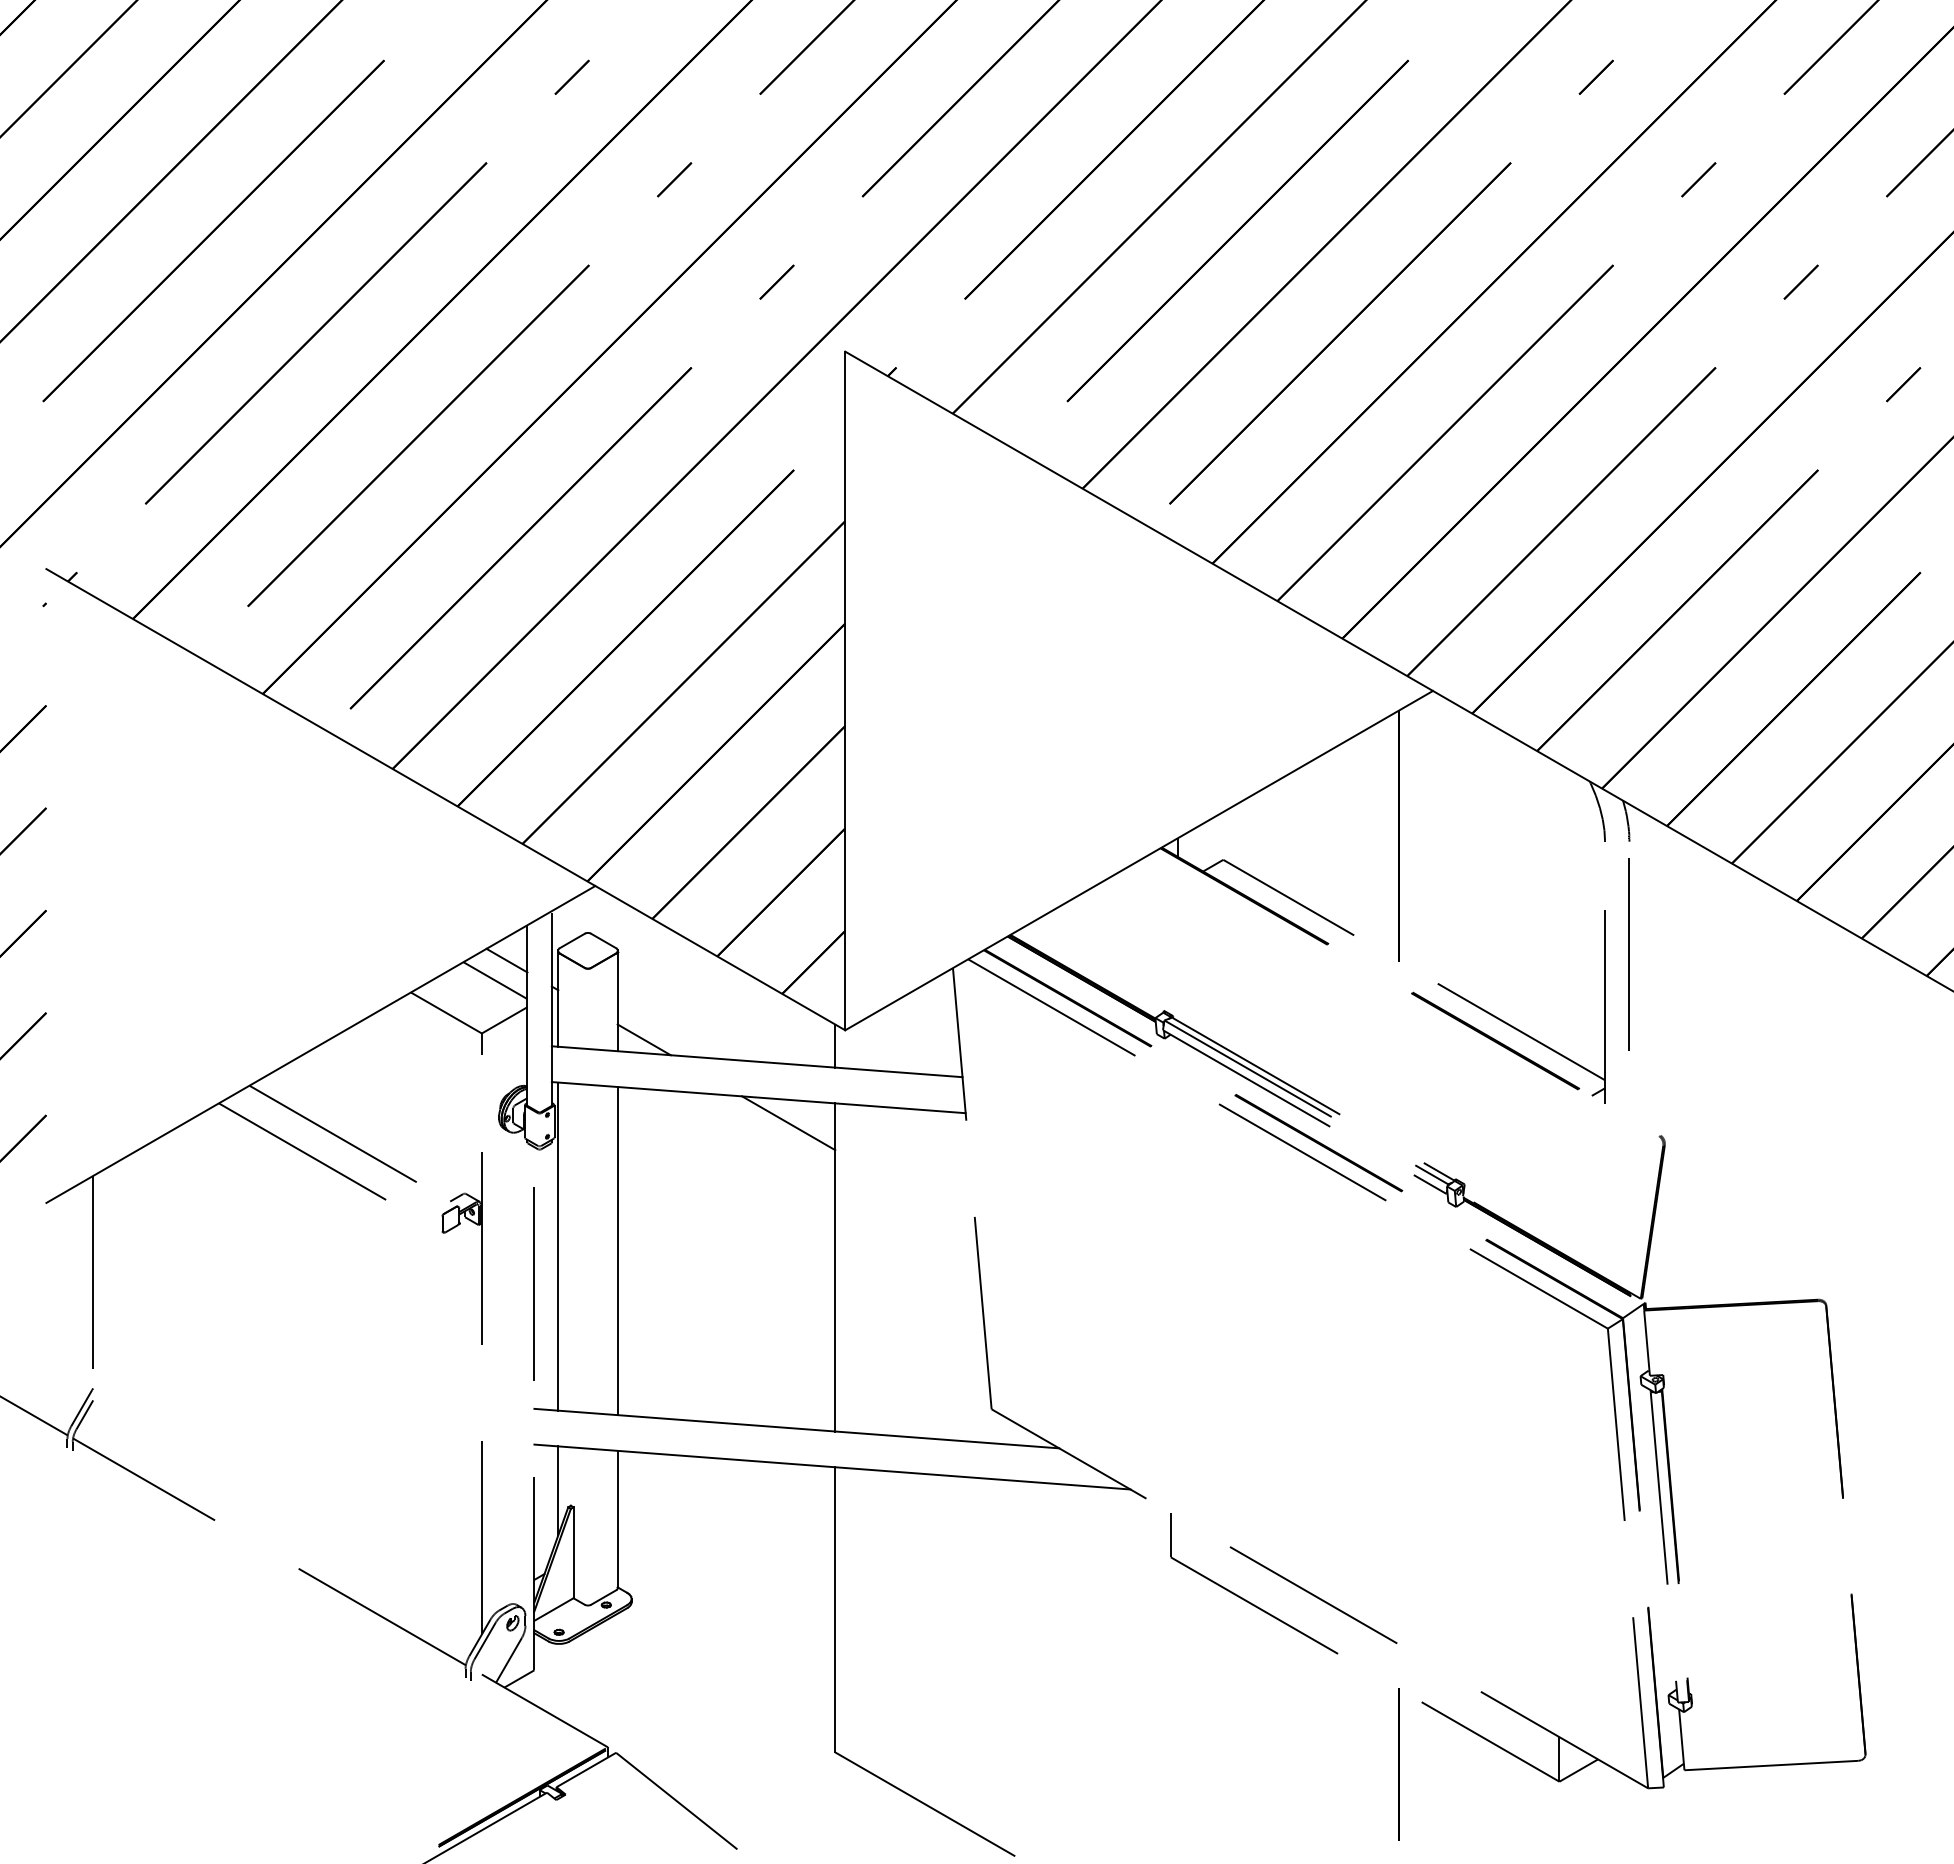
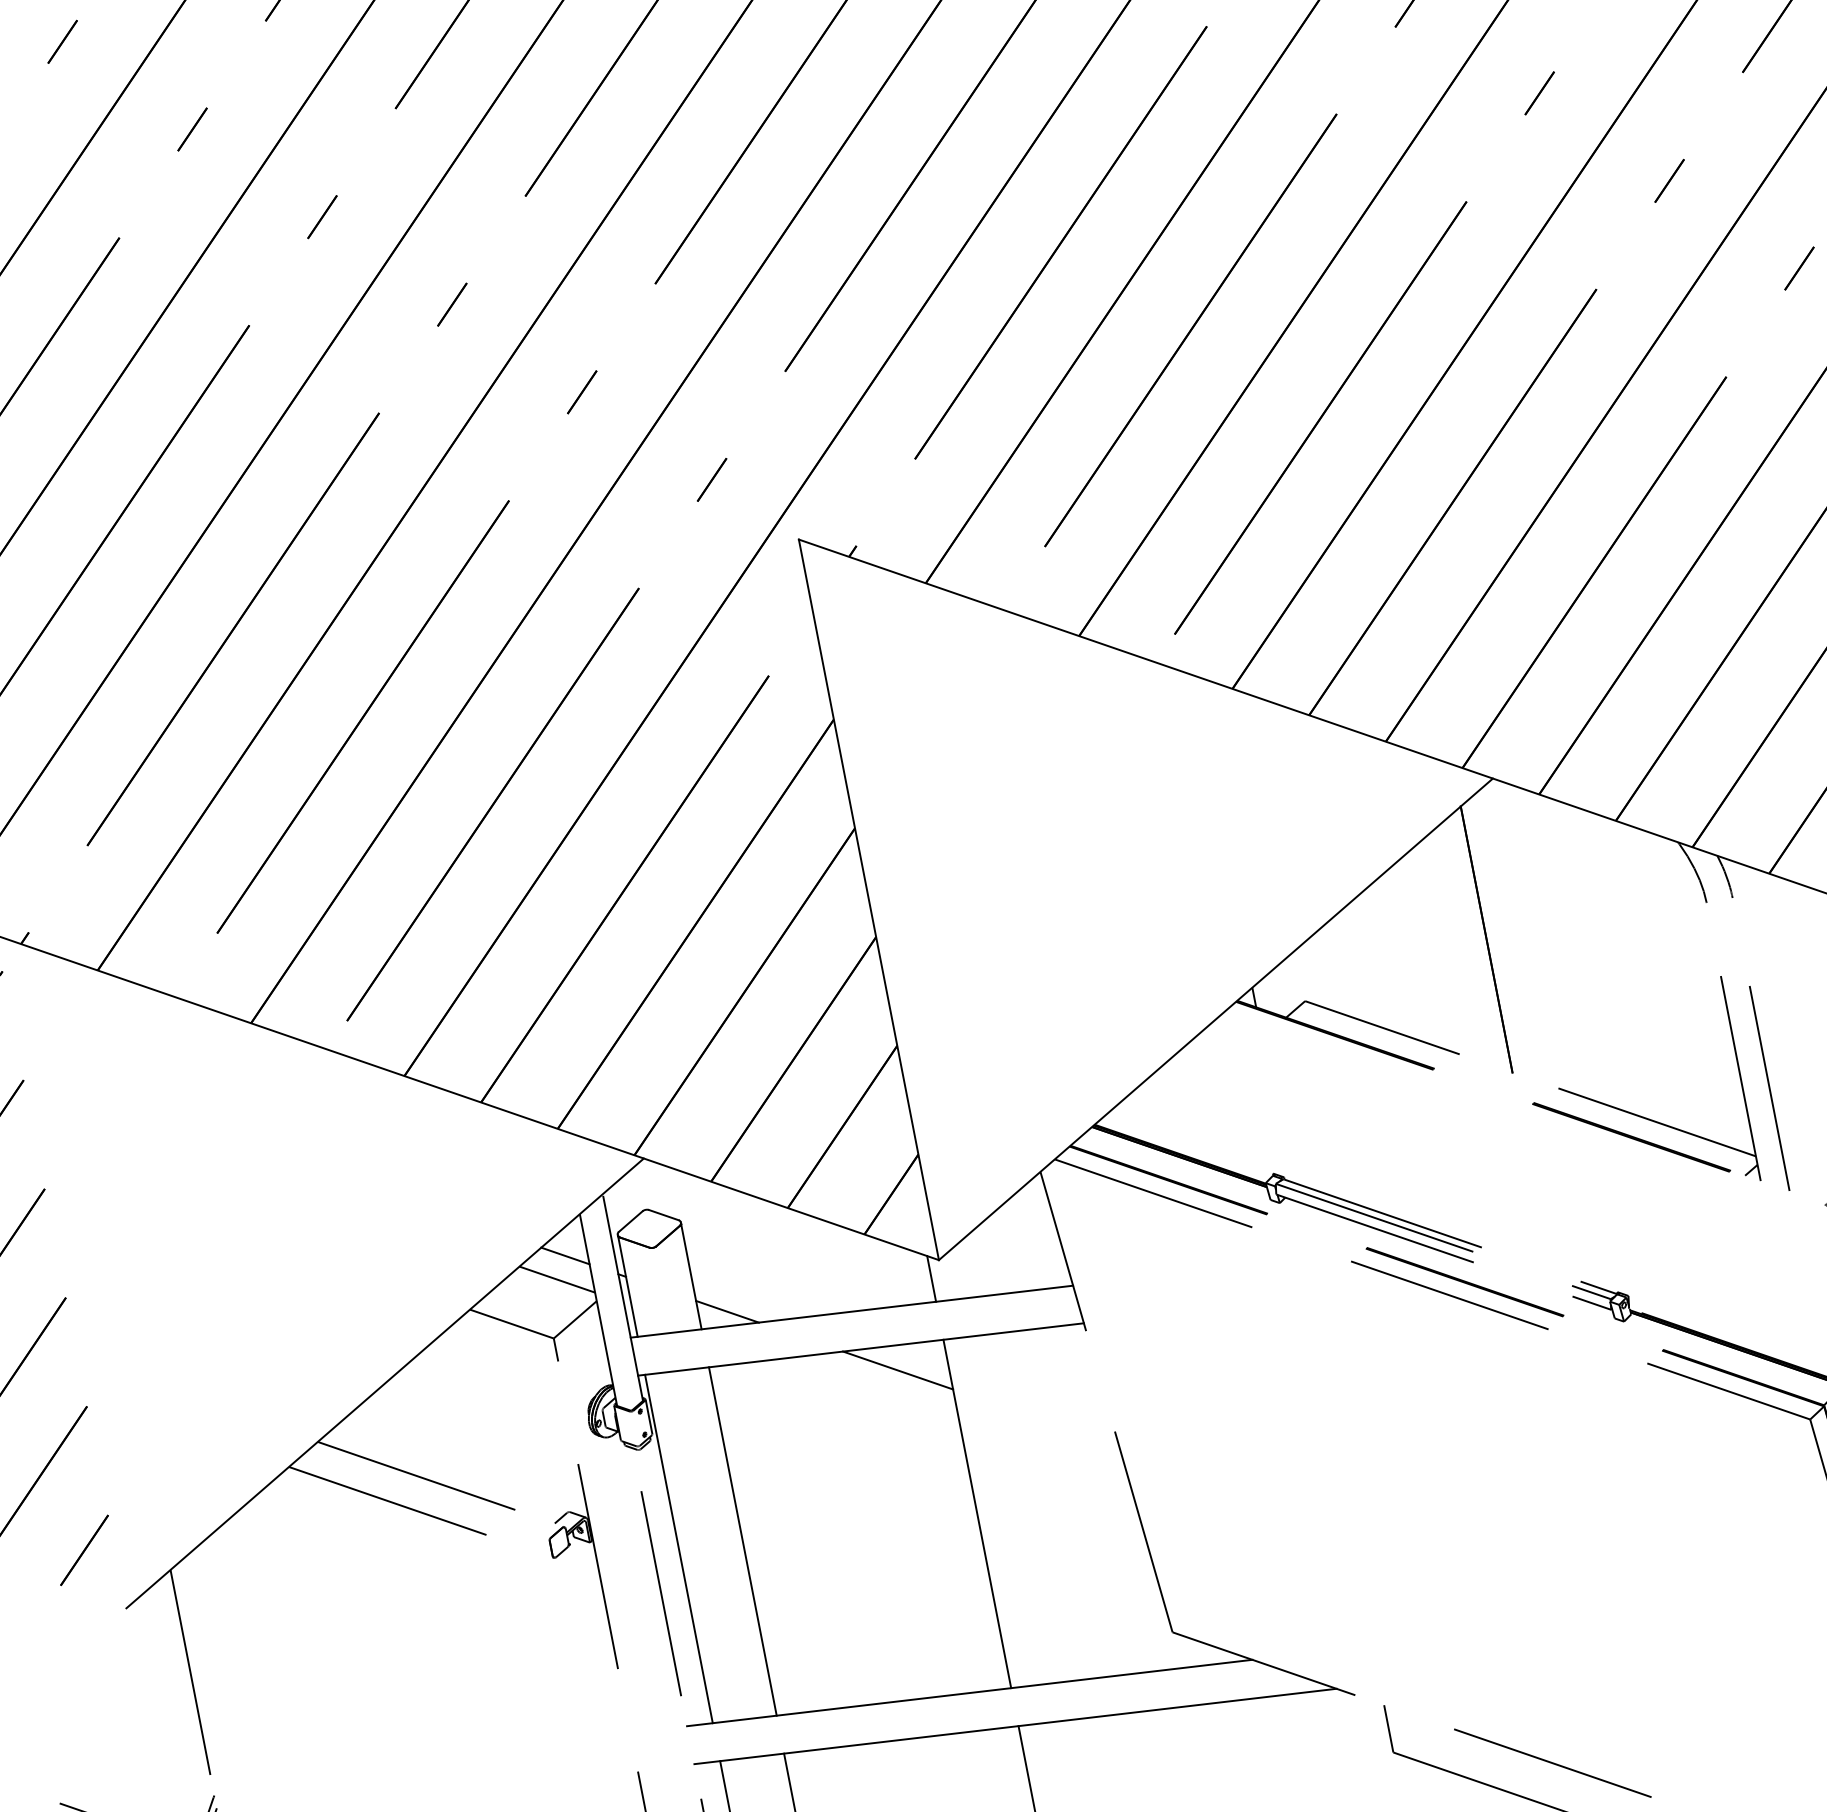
line: (1628, 954) -> (1768, 1089), moved

